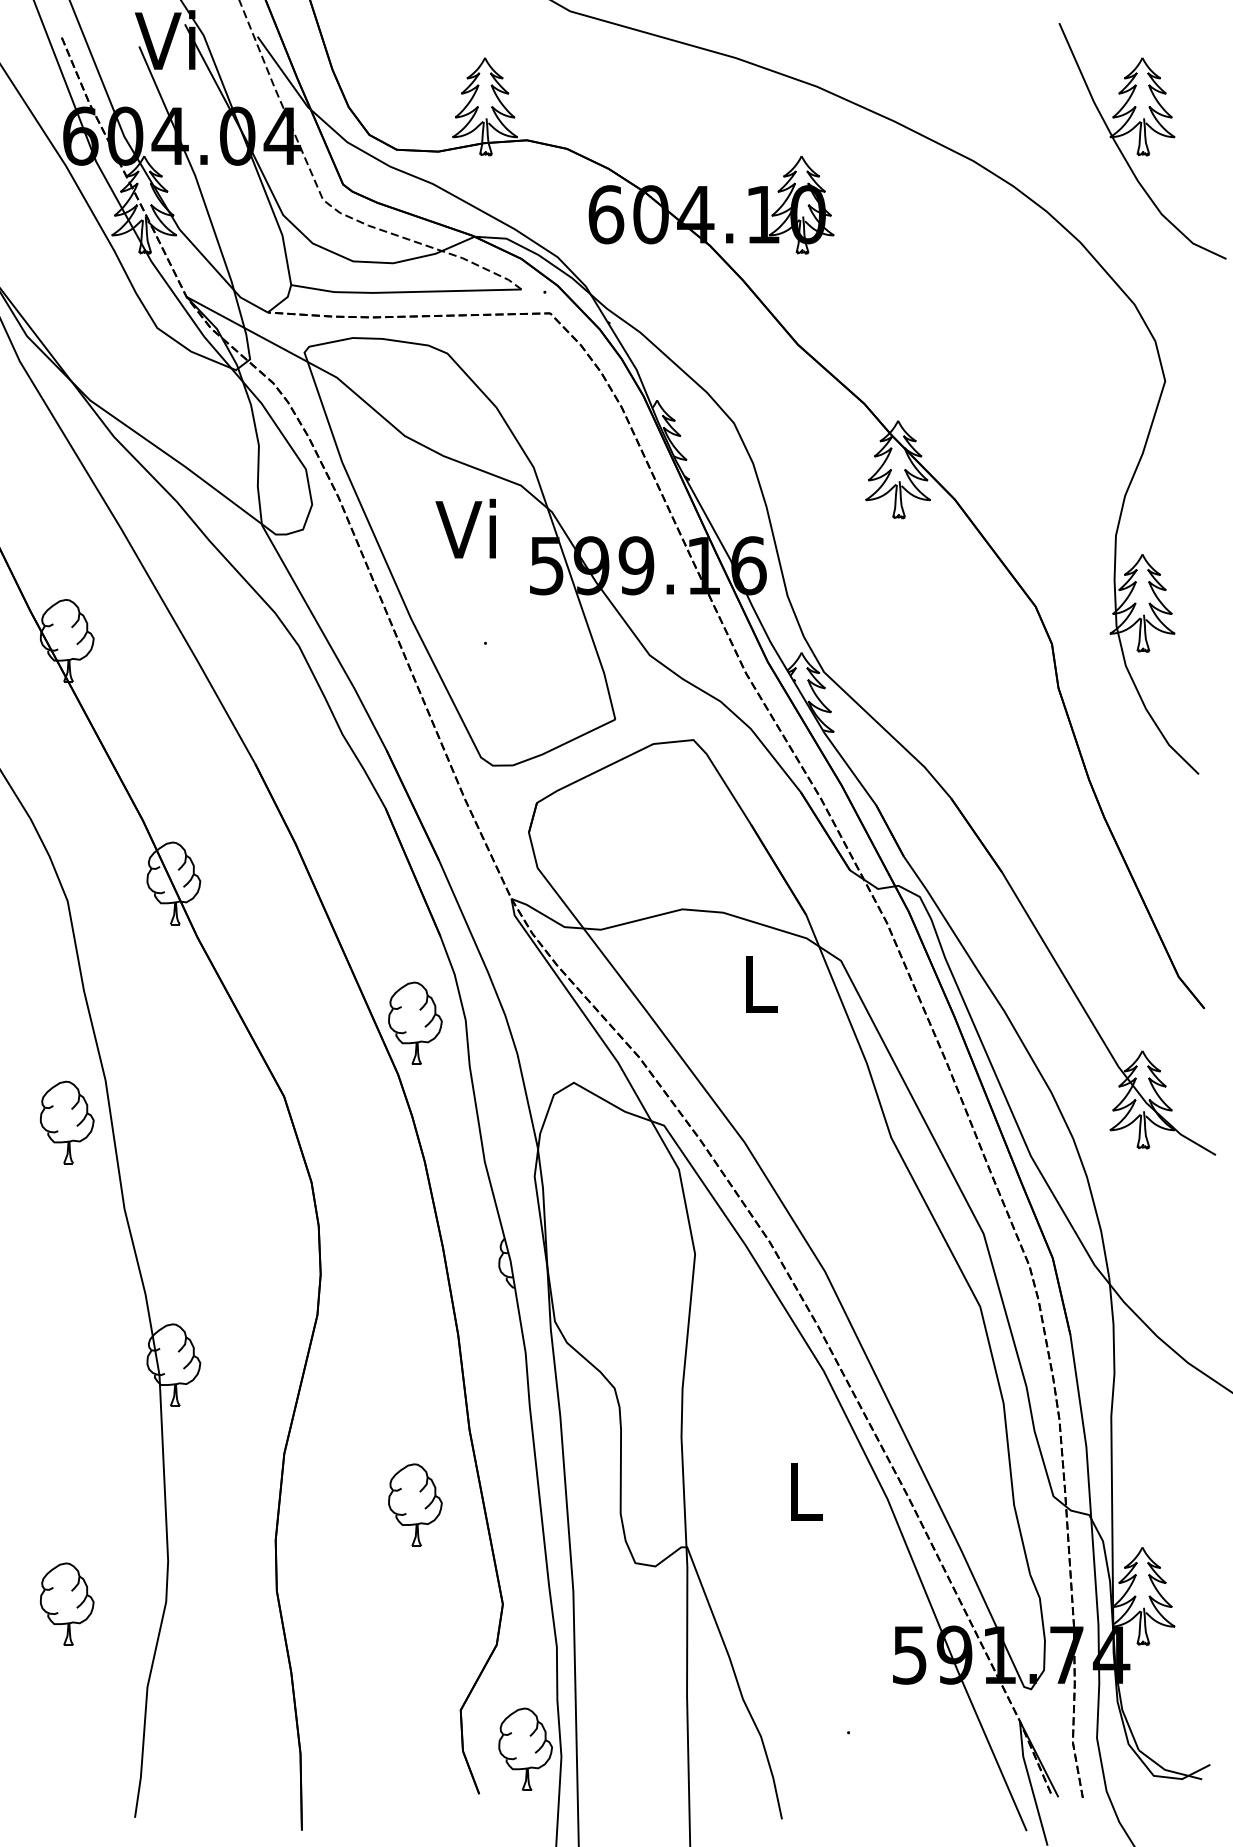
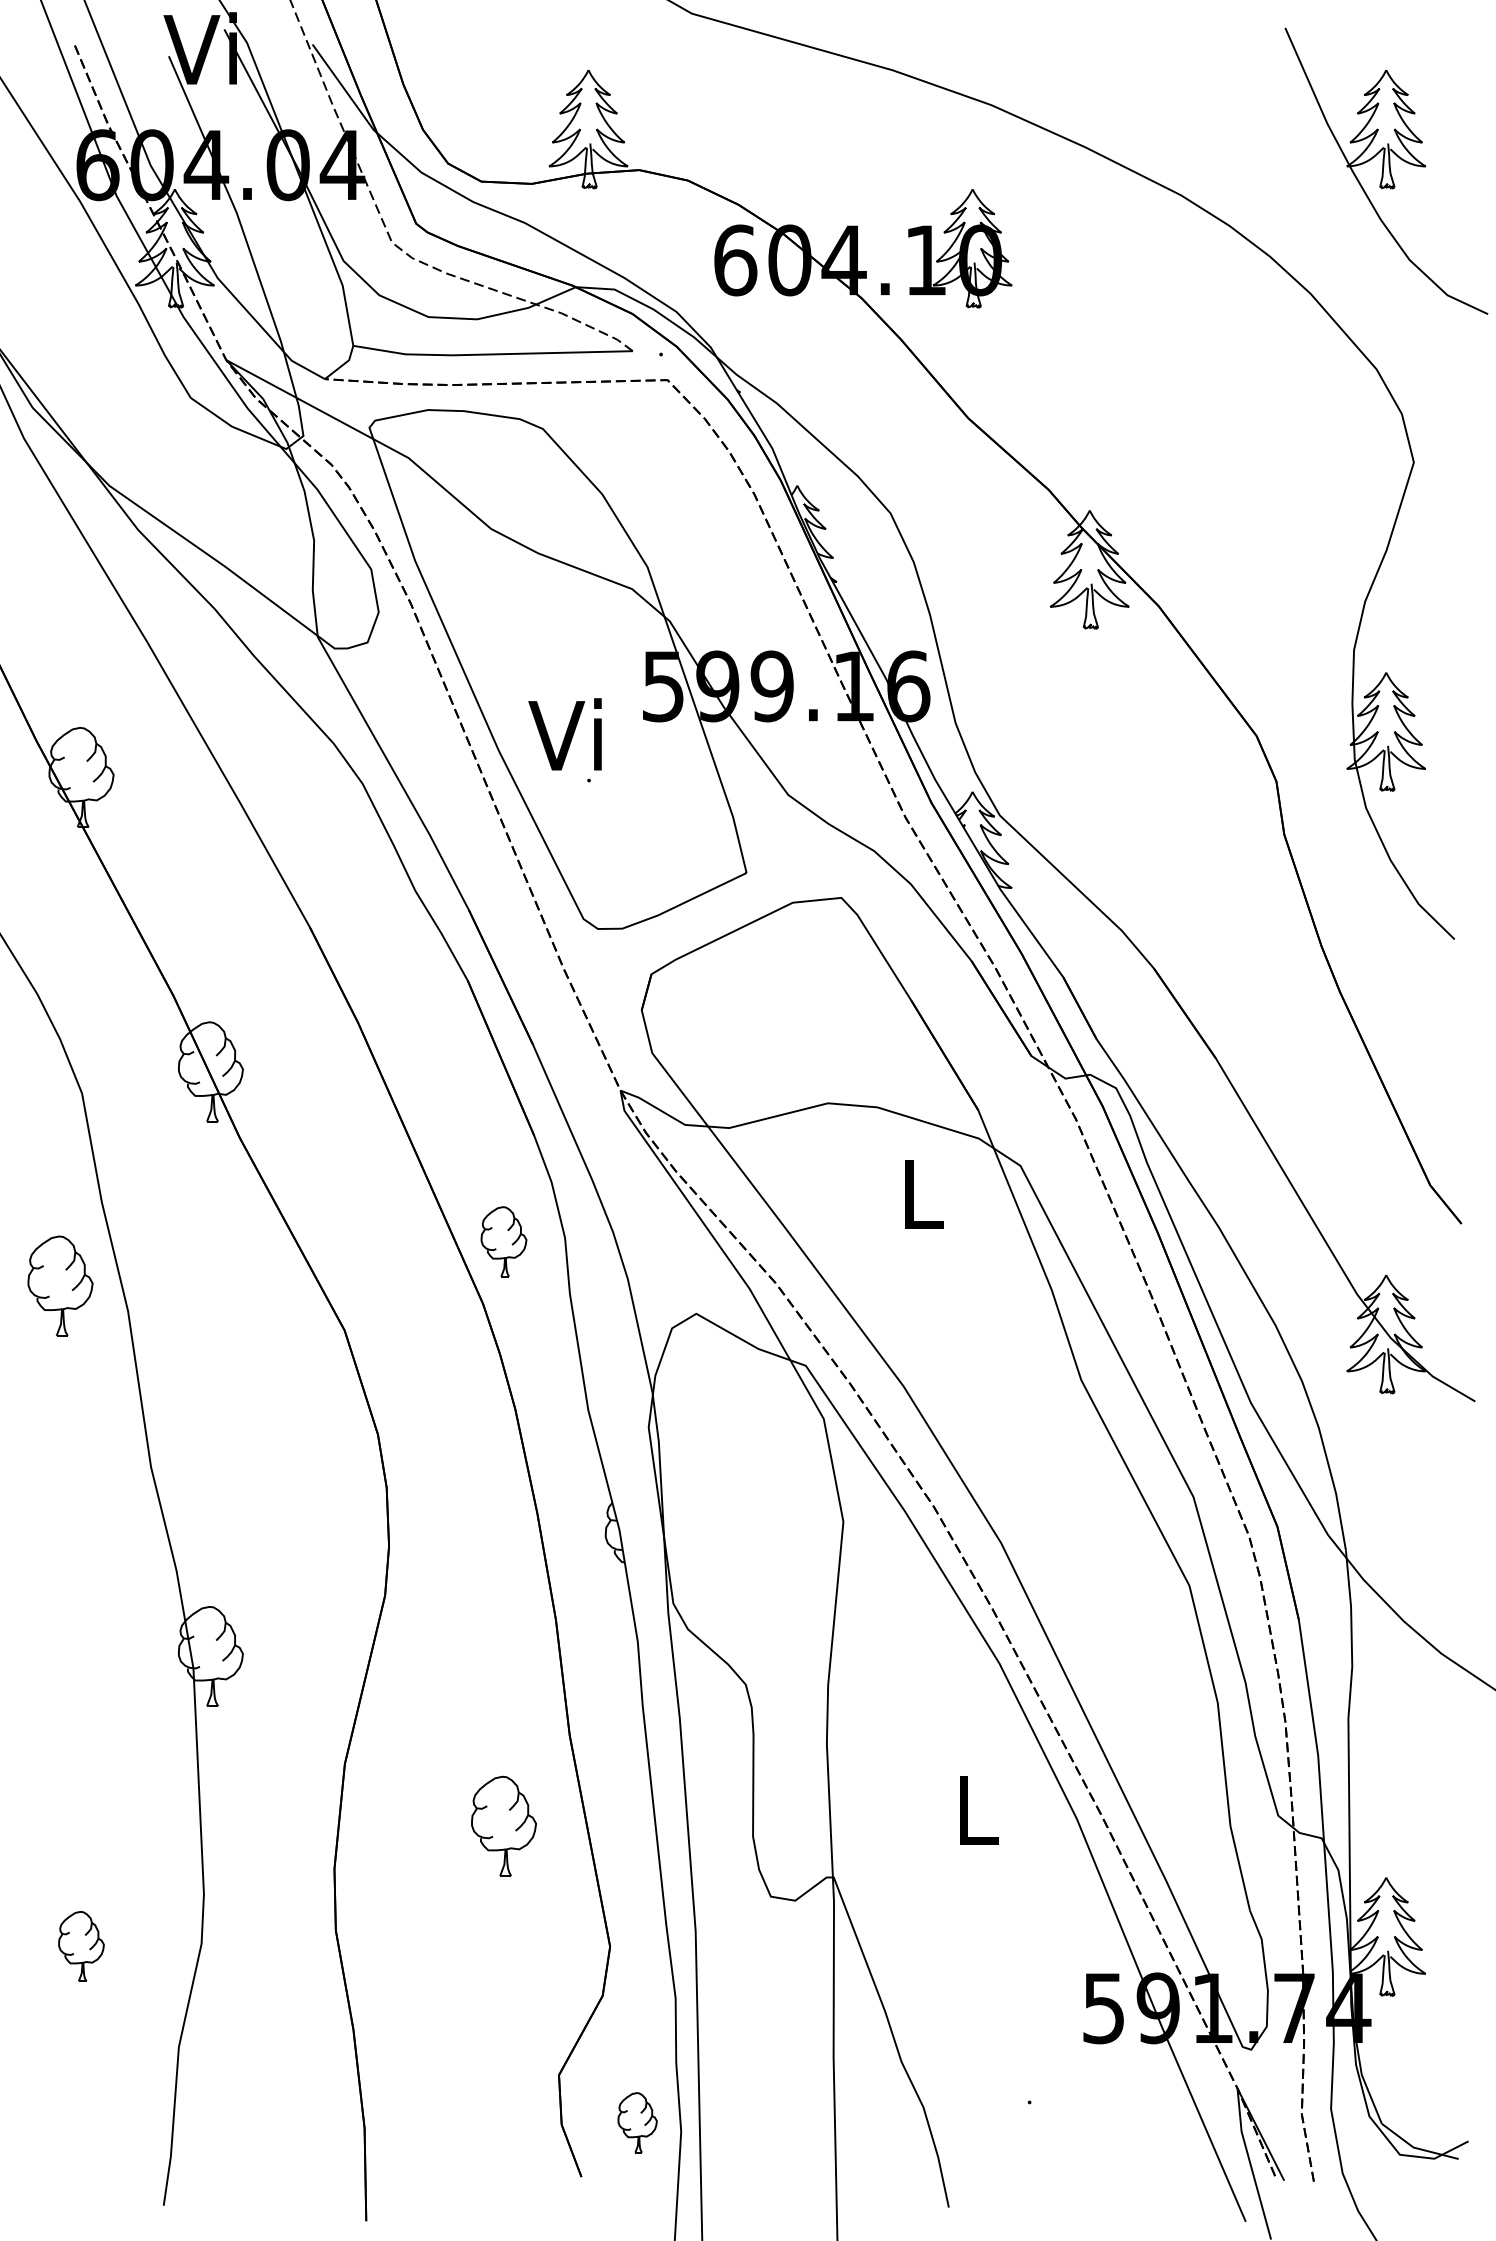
text: (465, 528) -> (564, 734), moved
part: (415, 1023) -> (503, 1241), size x0.7
part: (67, 1122) -> (60, 1285), moved
part: (67, 1604) -> (81, 1946), size x0.7
part: (525, 1749) -> (637, 2122), size x0.6

